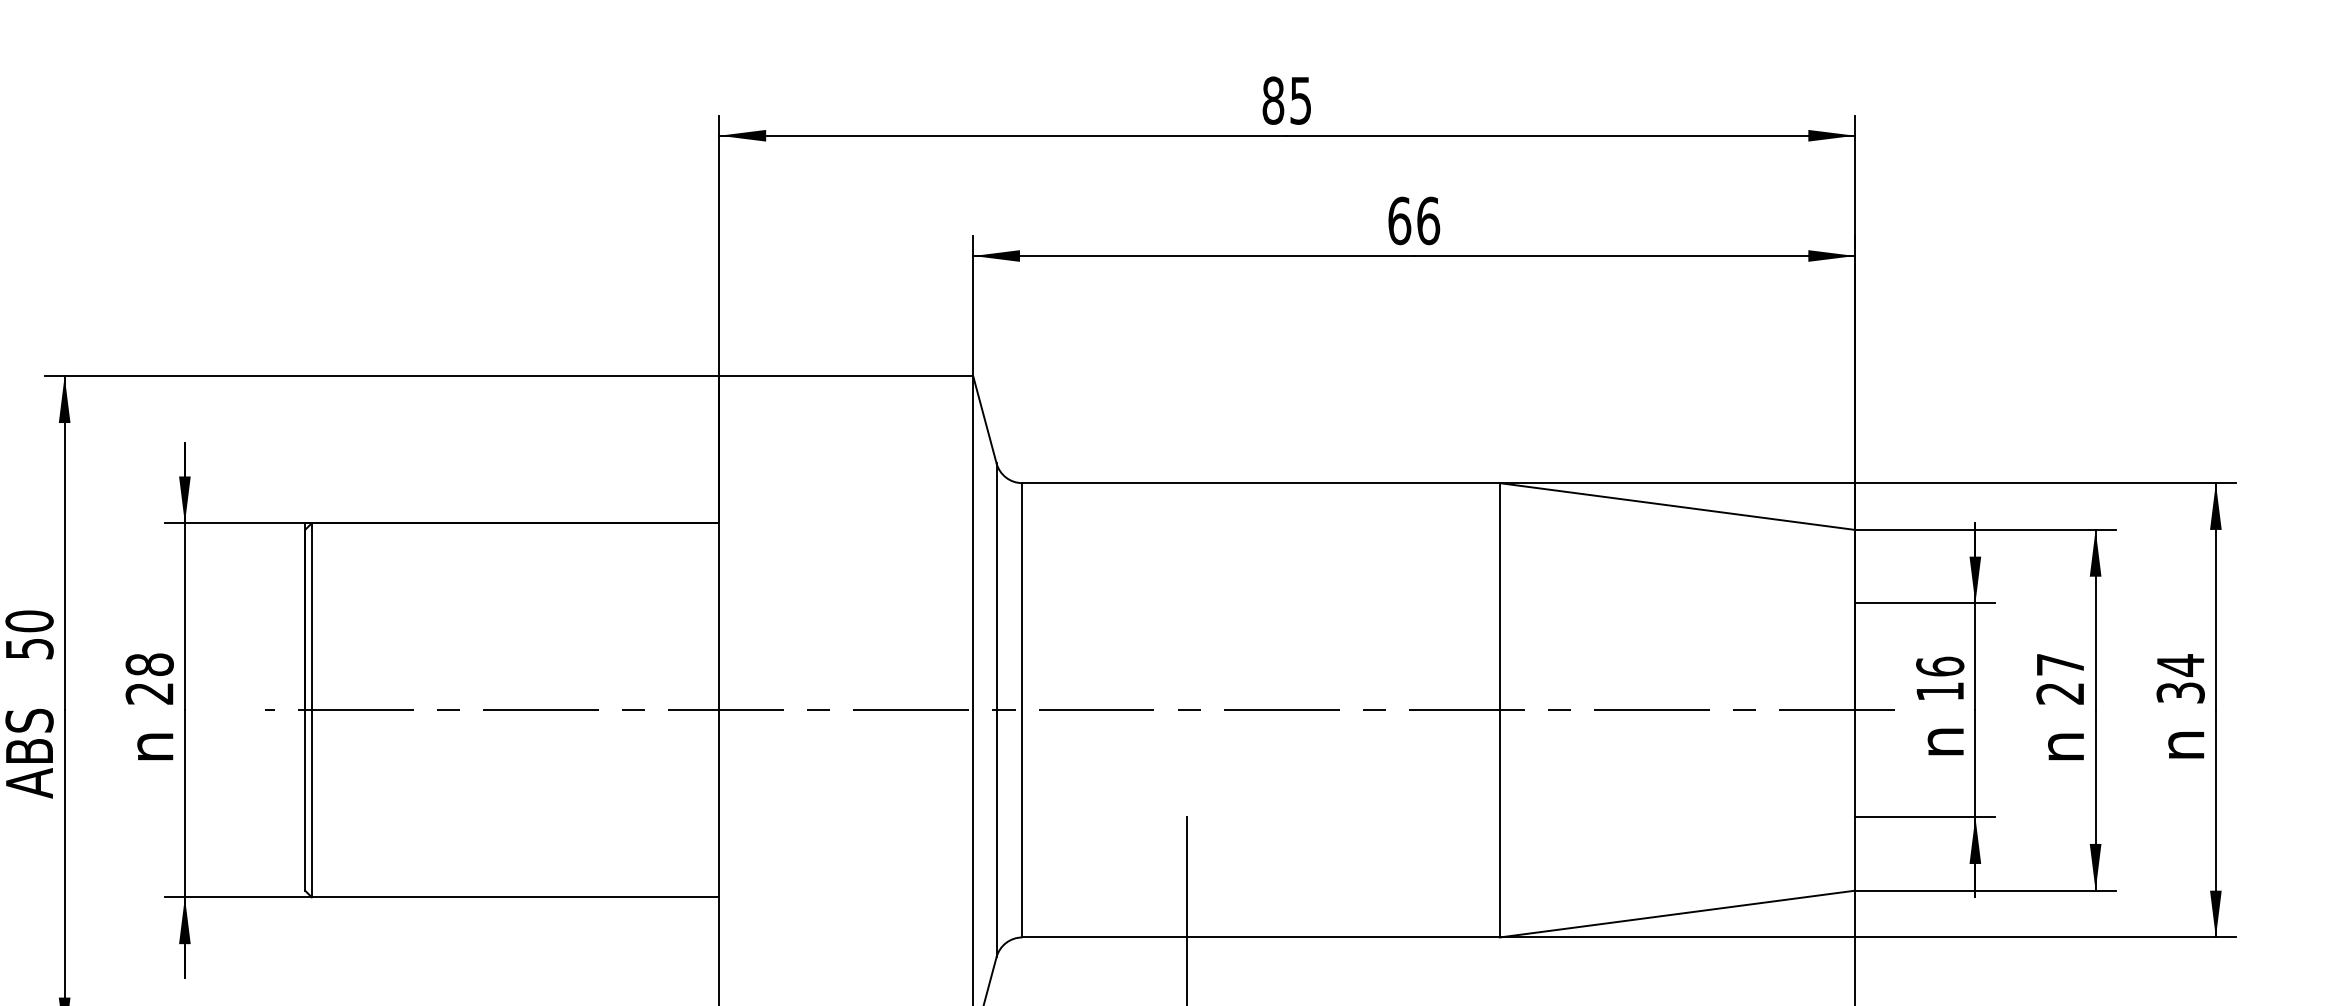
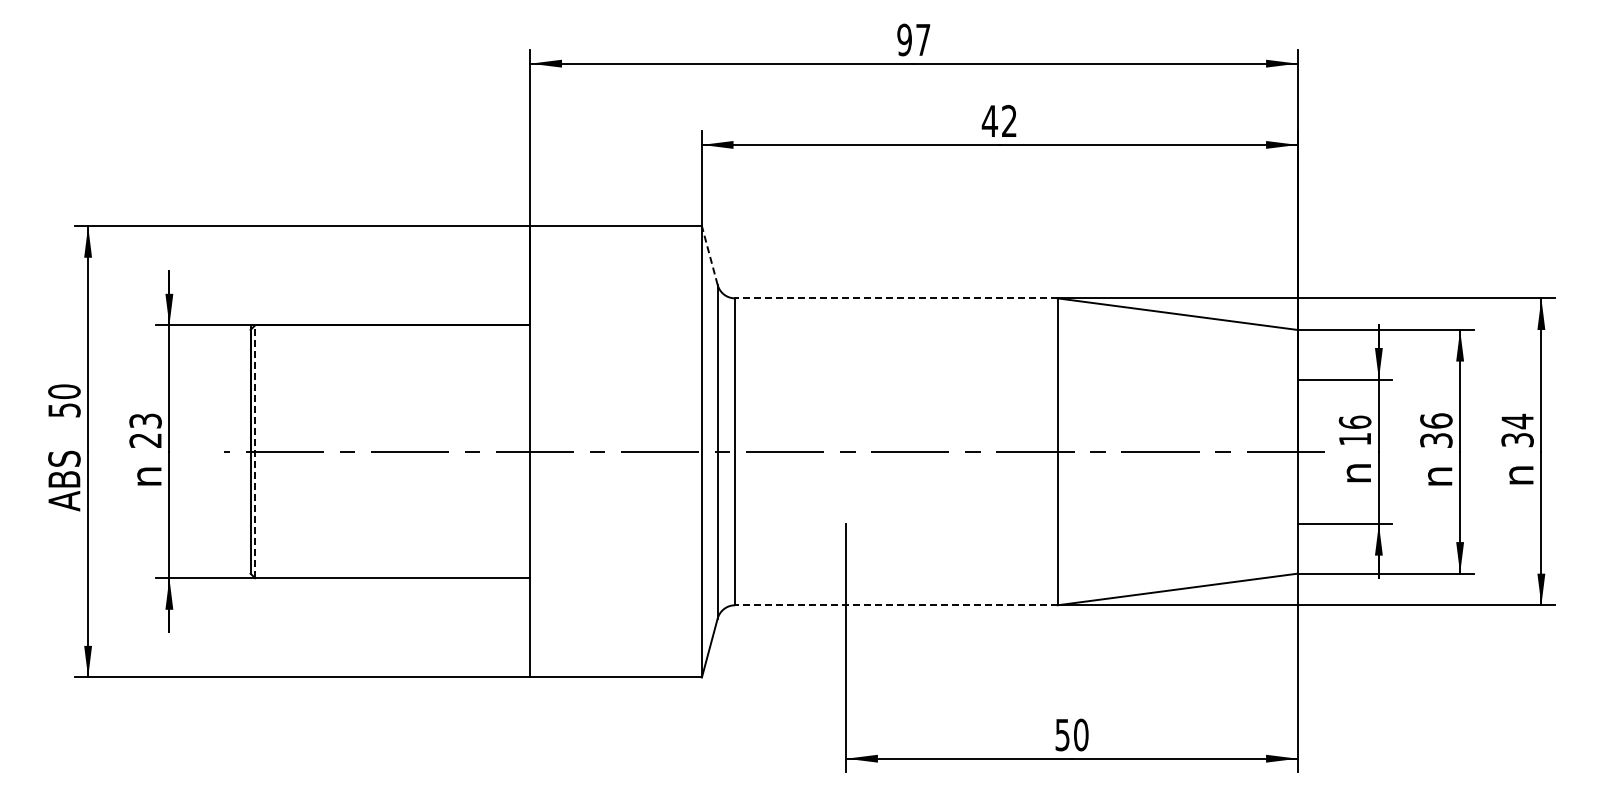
text: (1286, 99) -> (913, 39), 85 -> 97
text: (1413, 219) -> (999, 120), 66 -> 42
line: (984, 419) -> (709, 255), solid -> dashed
line: (1259, 483) -> (895, 298), solid -> dashed
text: (149, 663) -> (145, 420), 28 -> 23
text: (2060, 678) -> (1436, 430), 27 -> 36
line: (312, 709) -> (255, 451), solid -> dashed
line: (1259, 937) -> (895, 605), solid -> dashed

